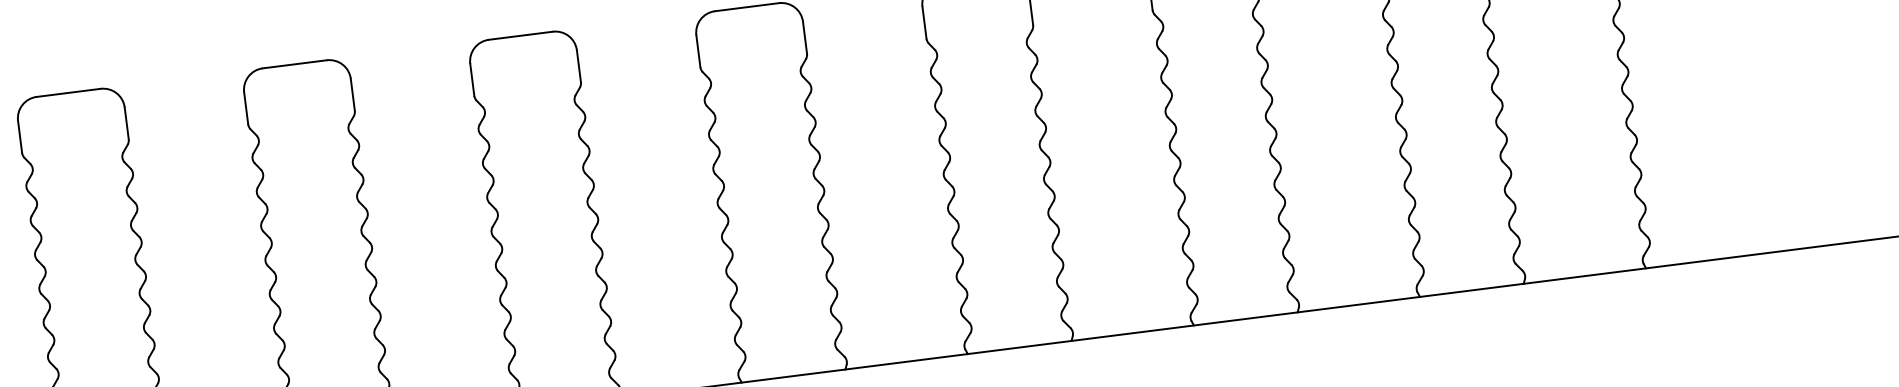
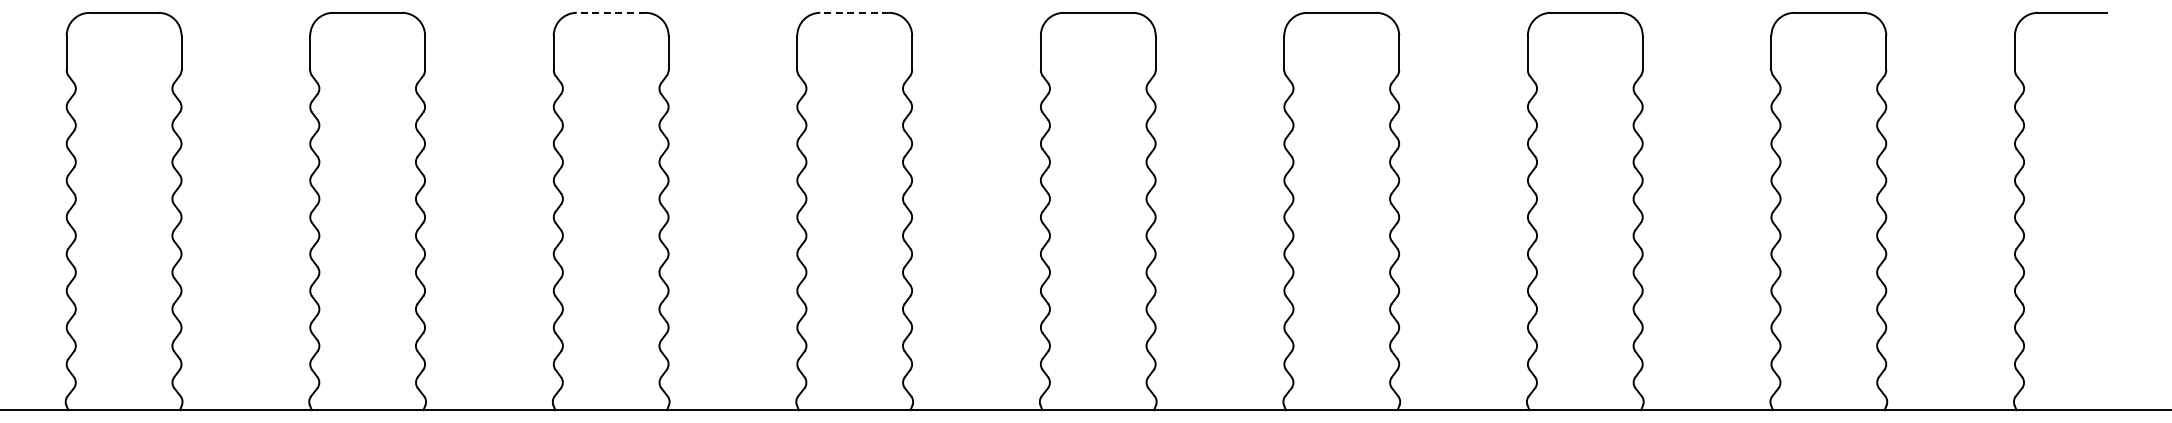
line: (520, 35) -> (854, 12), solid -> dashed
line: (294, 64) -> (610, 12), solid -> dashed

